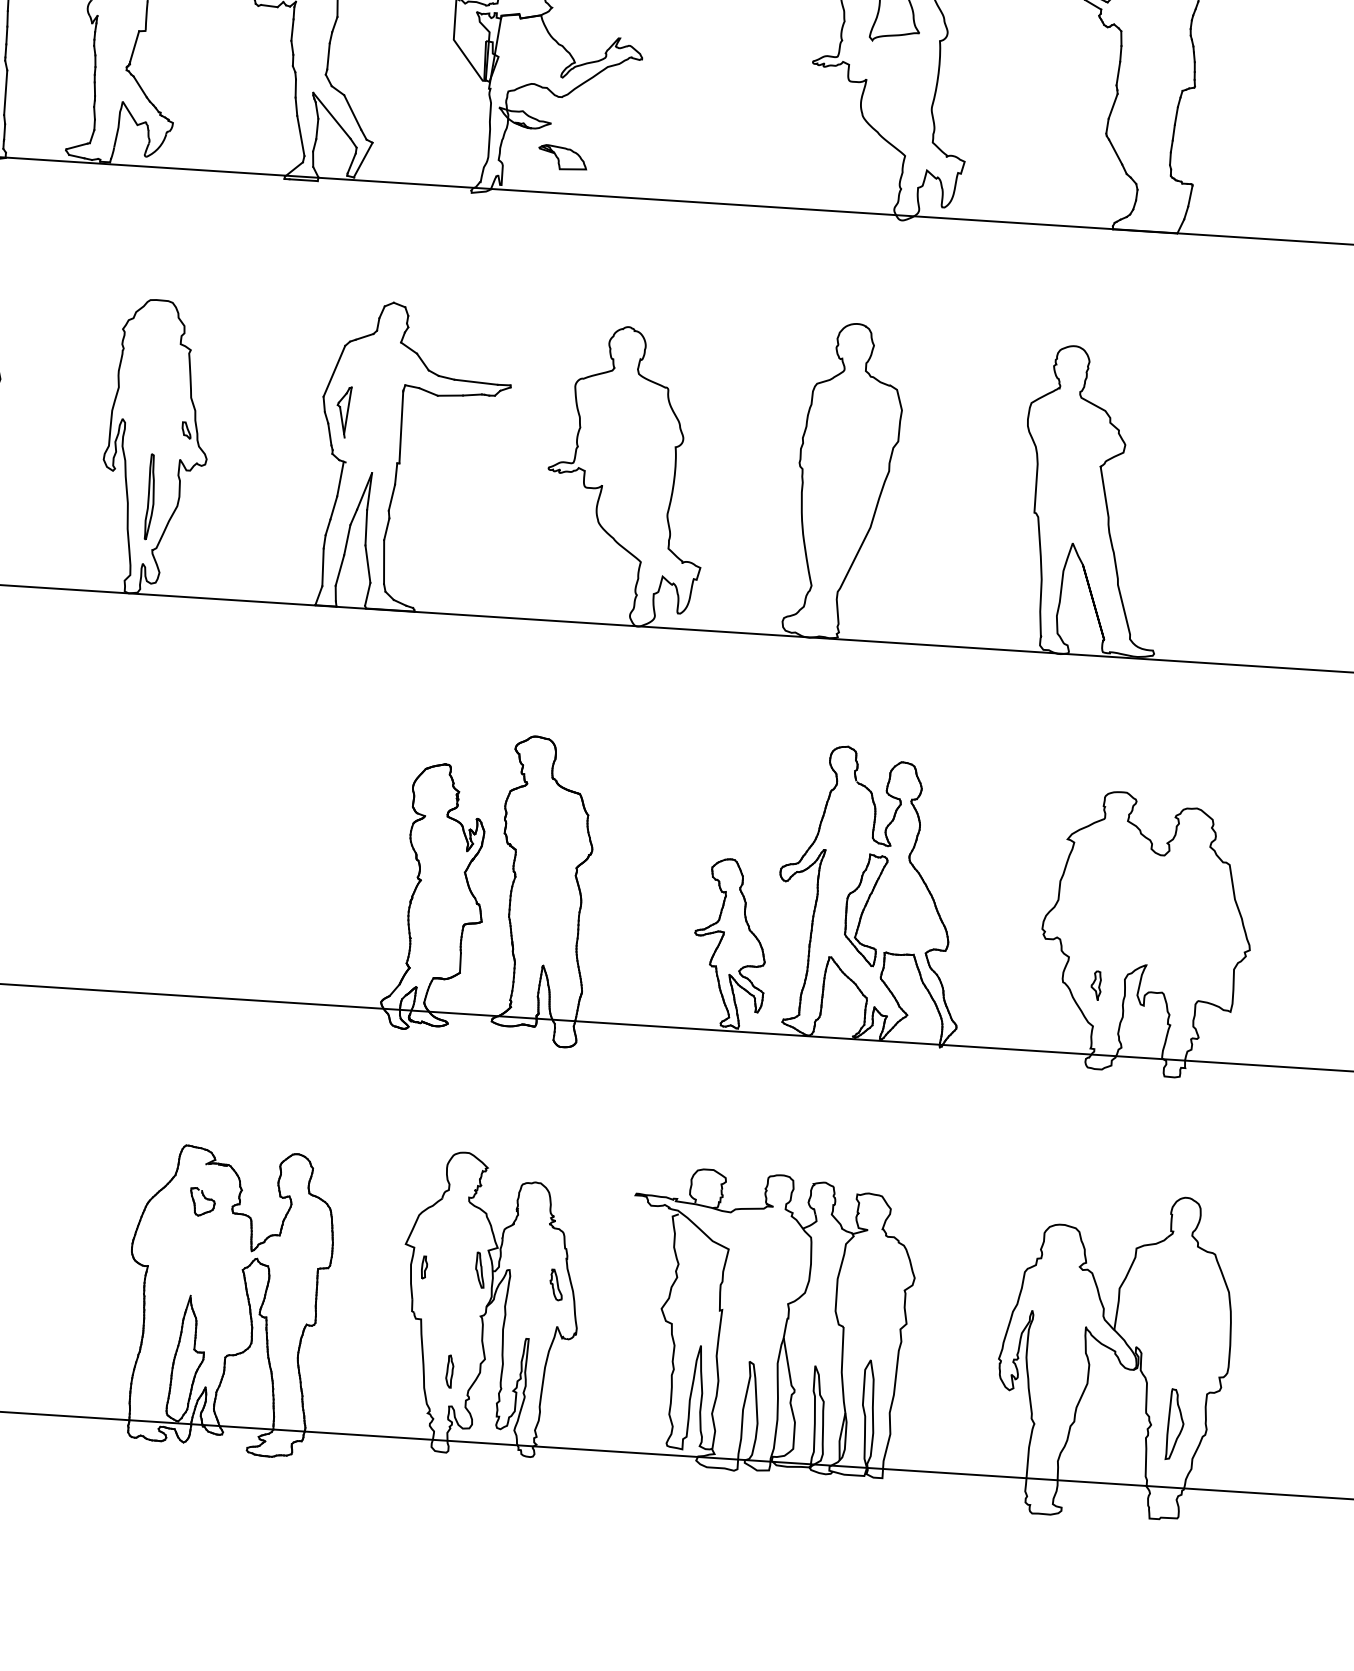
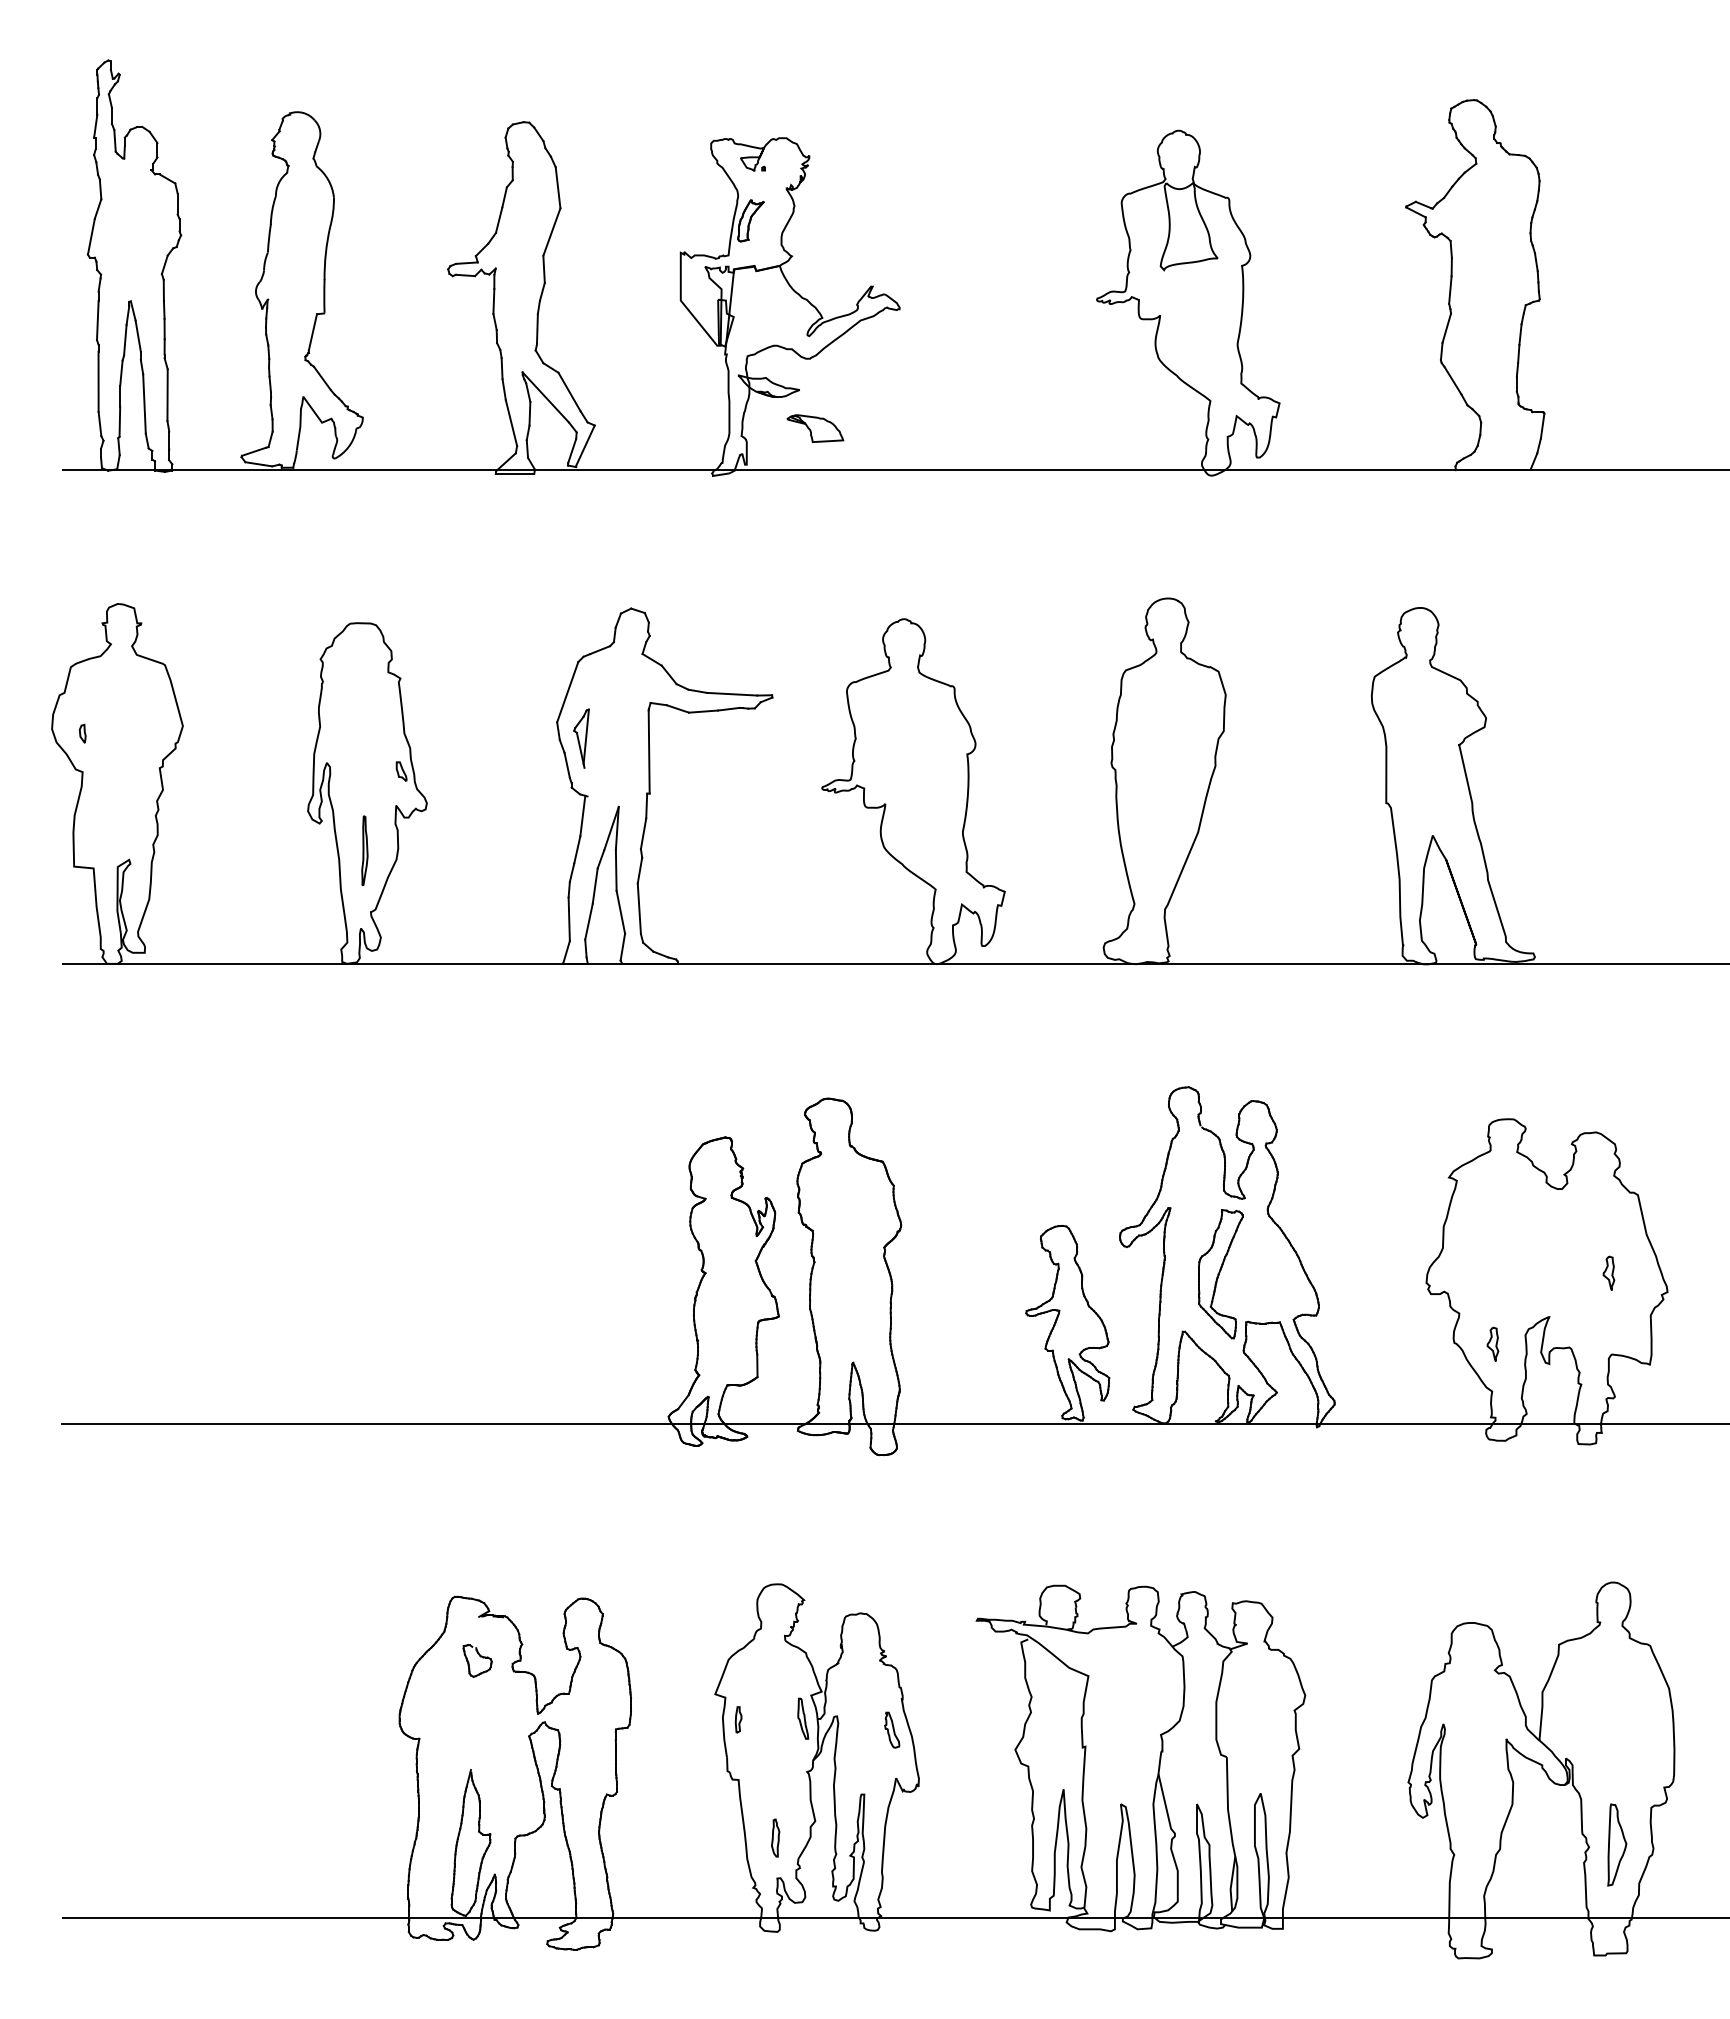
part: (150, 496) -> (364, 850), size x0.7
part: (1199, 930) -> (1608, 1272), added

